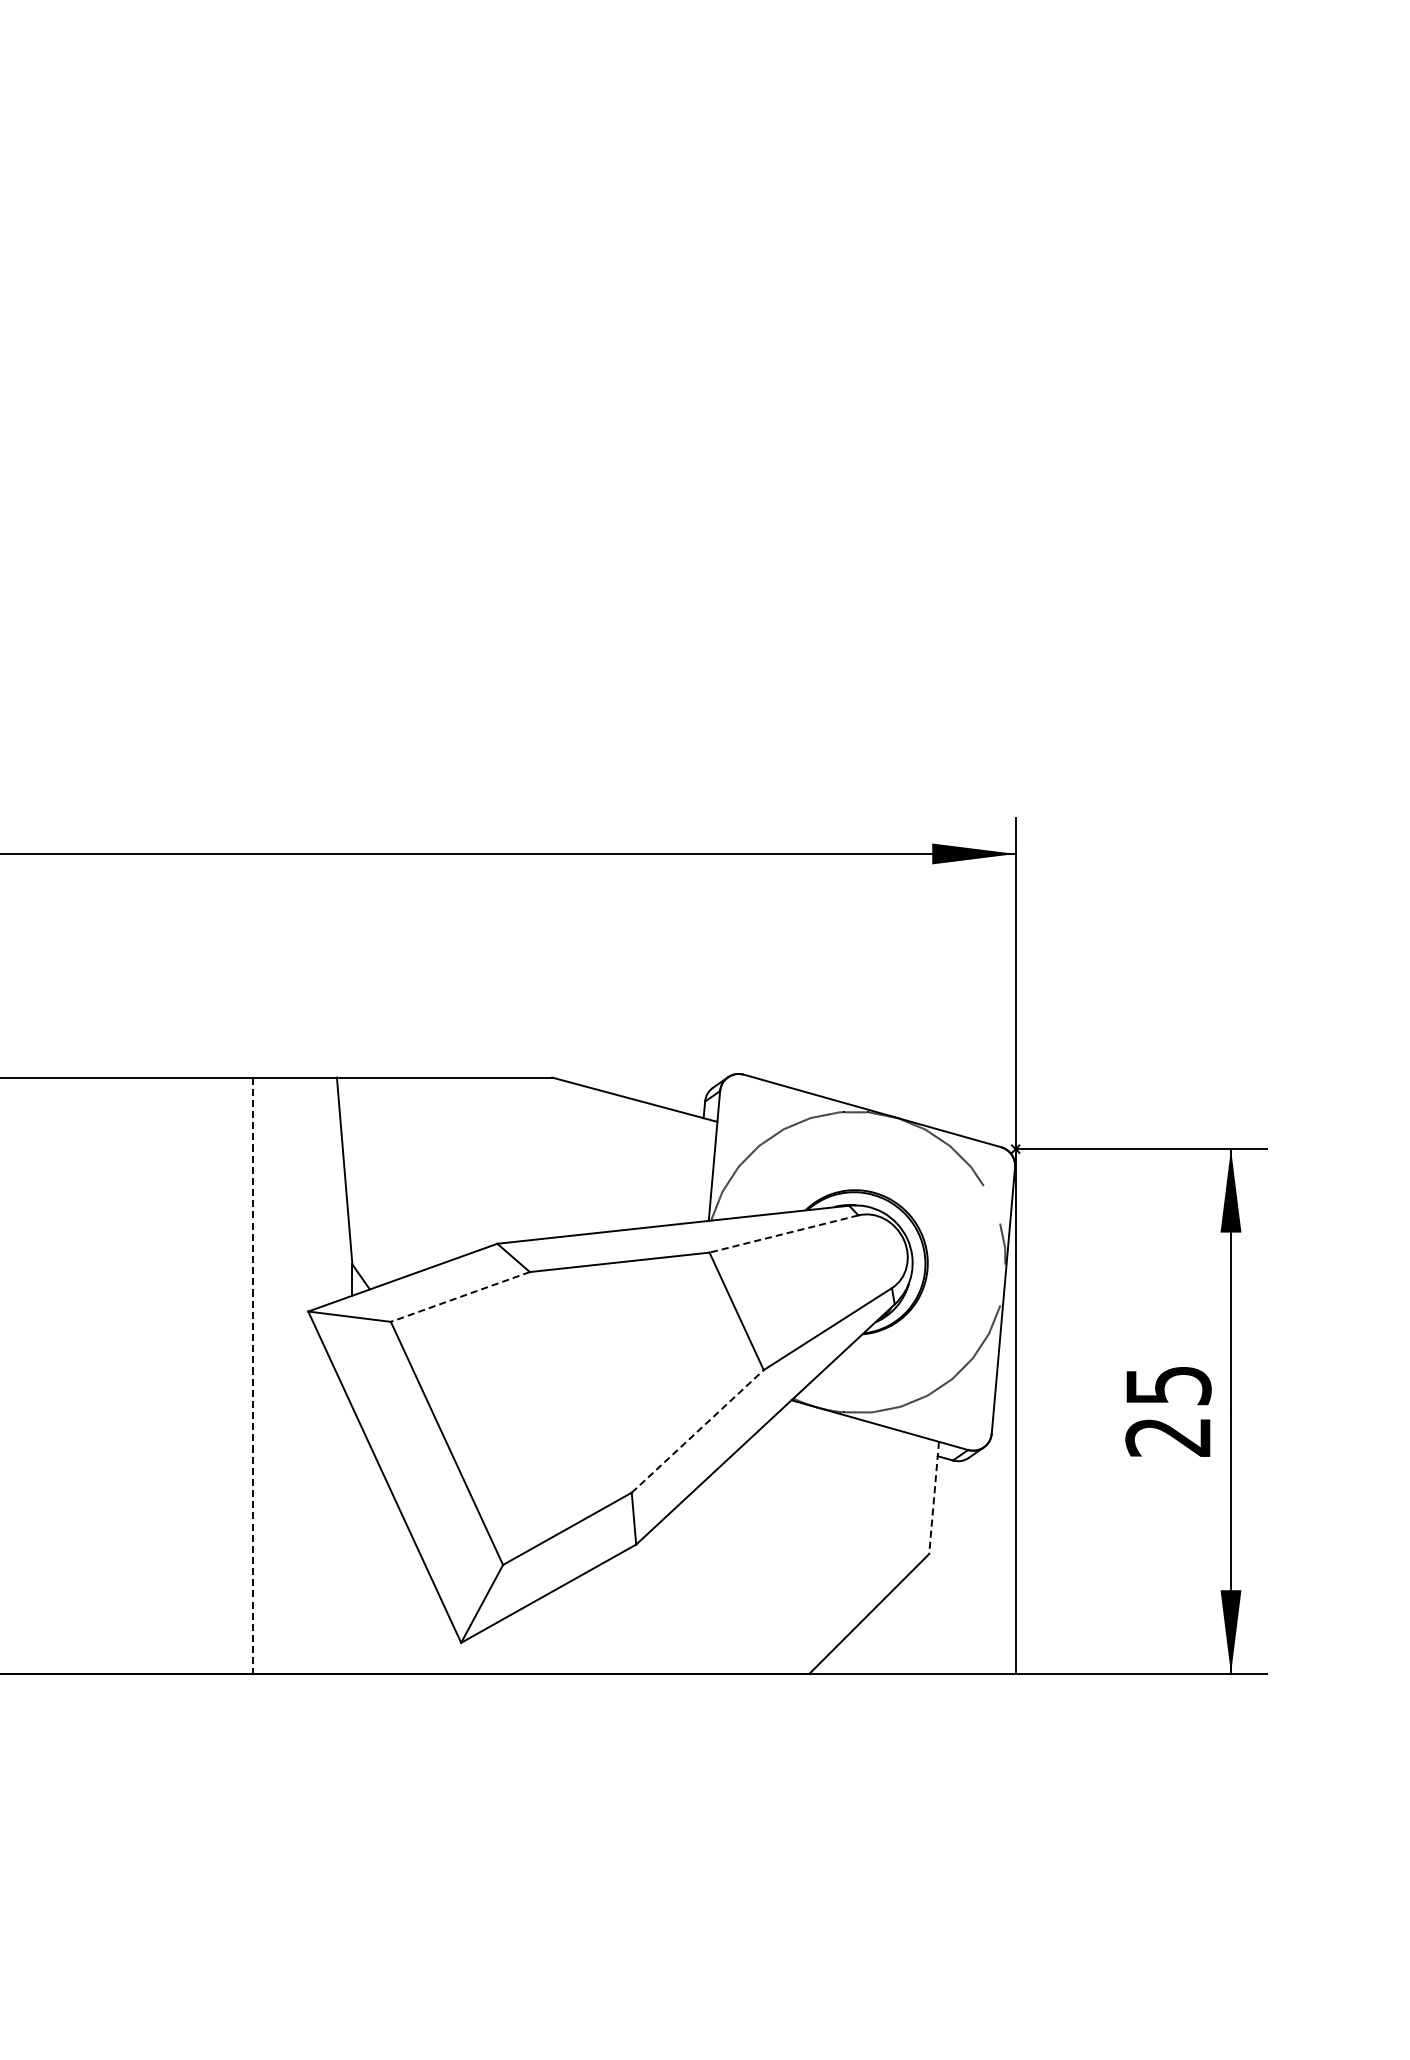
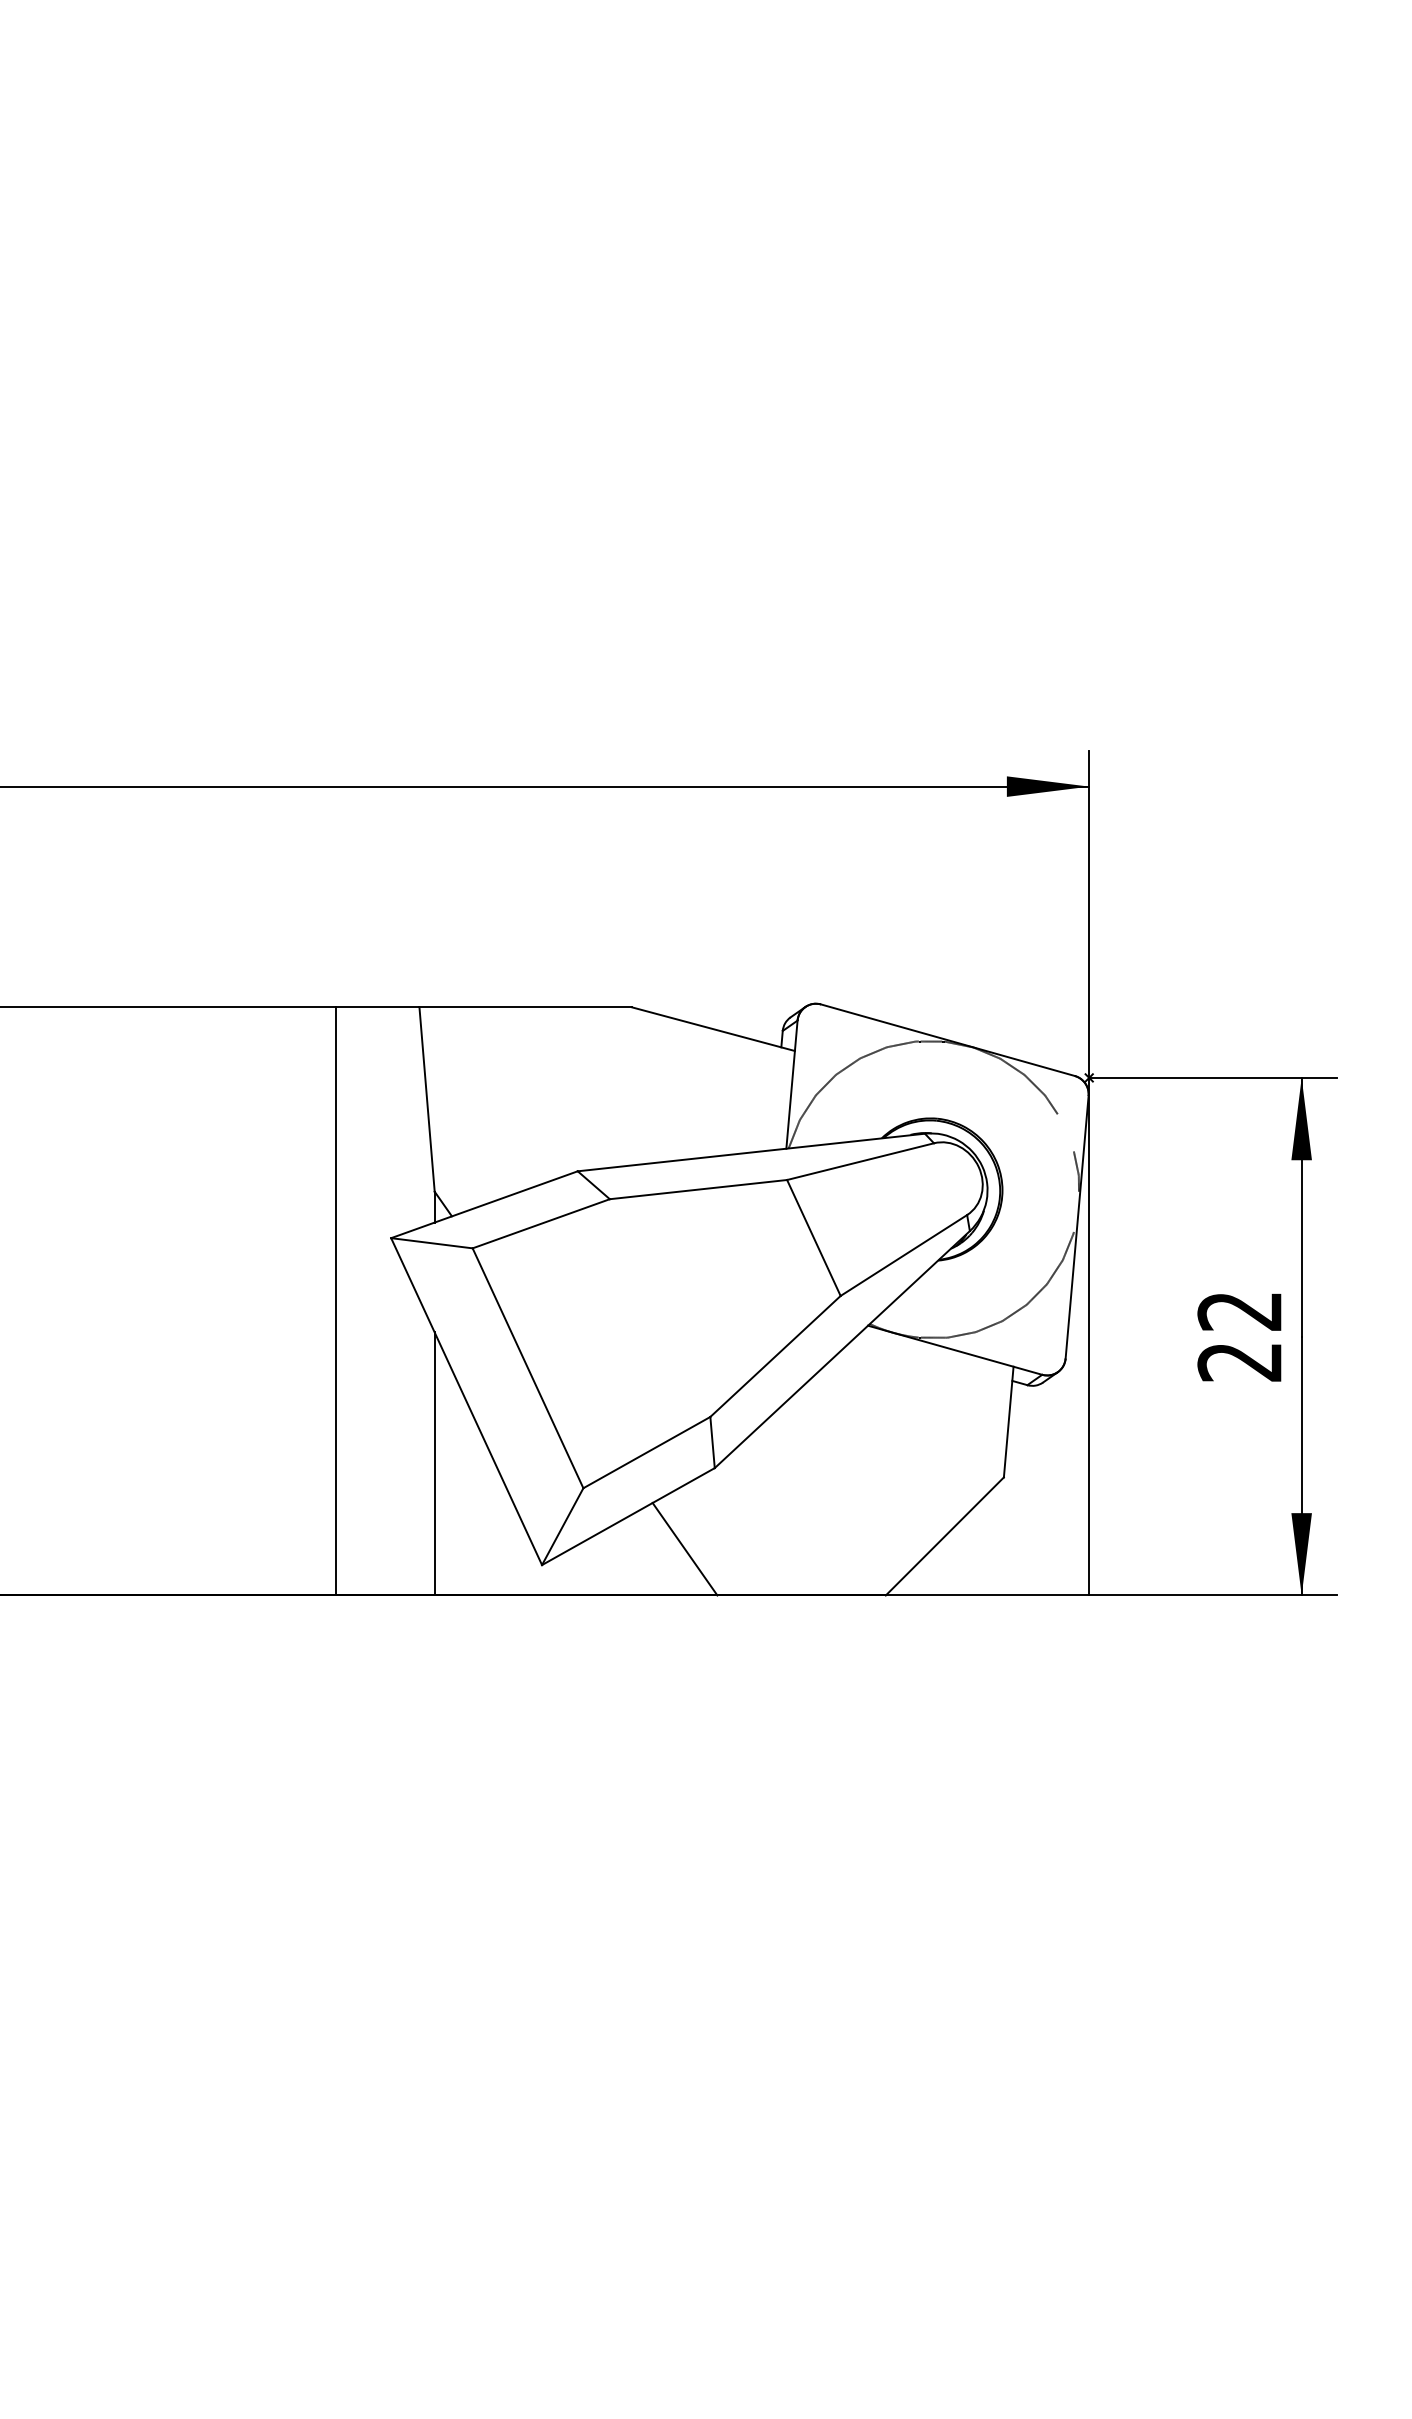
line: (783, 1233) -> (860, 1161), dashed -> solid
line: (460, 1296) -> (541, 1223), dashed -> solid
line: (252, 1375) -> (336, 1301), dashed -> solid
text: (1167, 1385) -> (1239, 1311), 25 -> 22
line: (697, 1431) -> (775, 1356), dashed -> solid
line: (933, 1498) -> (1008, 1422), dashed -> solid
line: (352, 1539) -> (434, 1463), added
line: (605, 1626) -> (684, 1548), added

